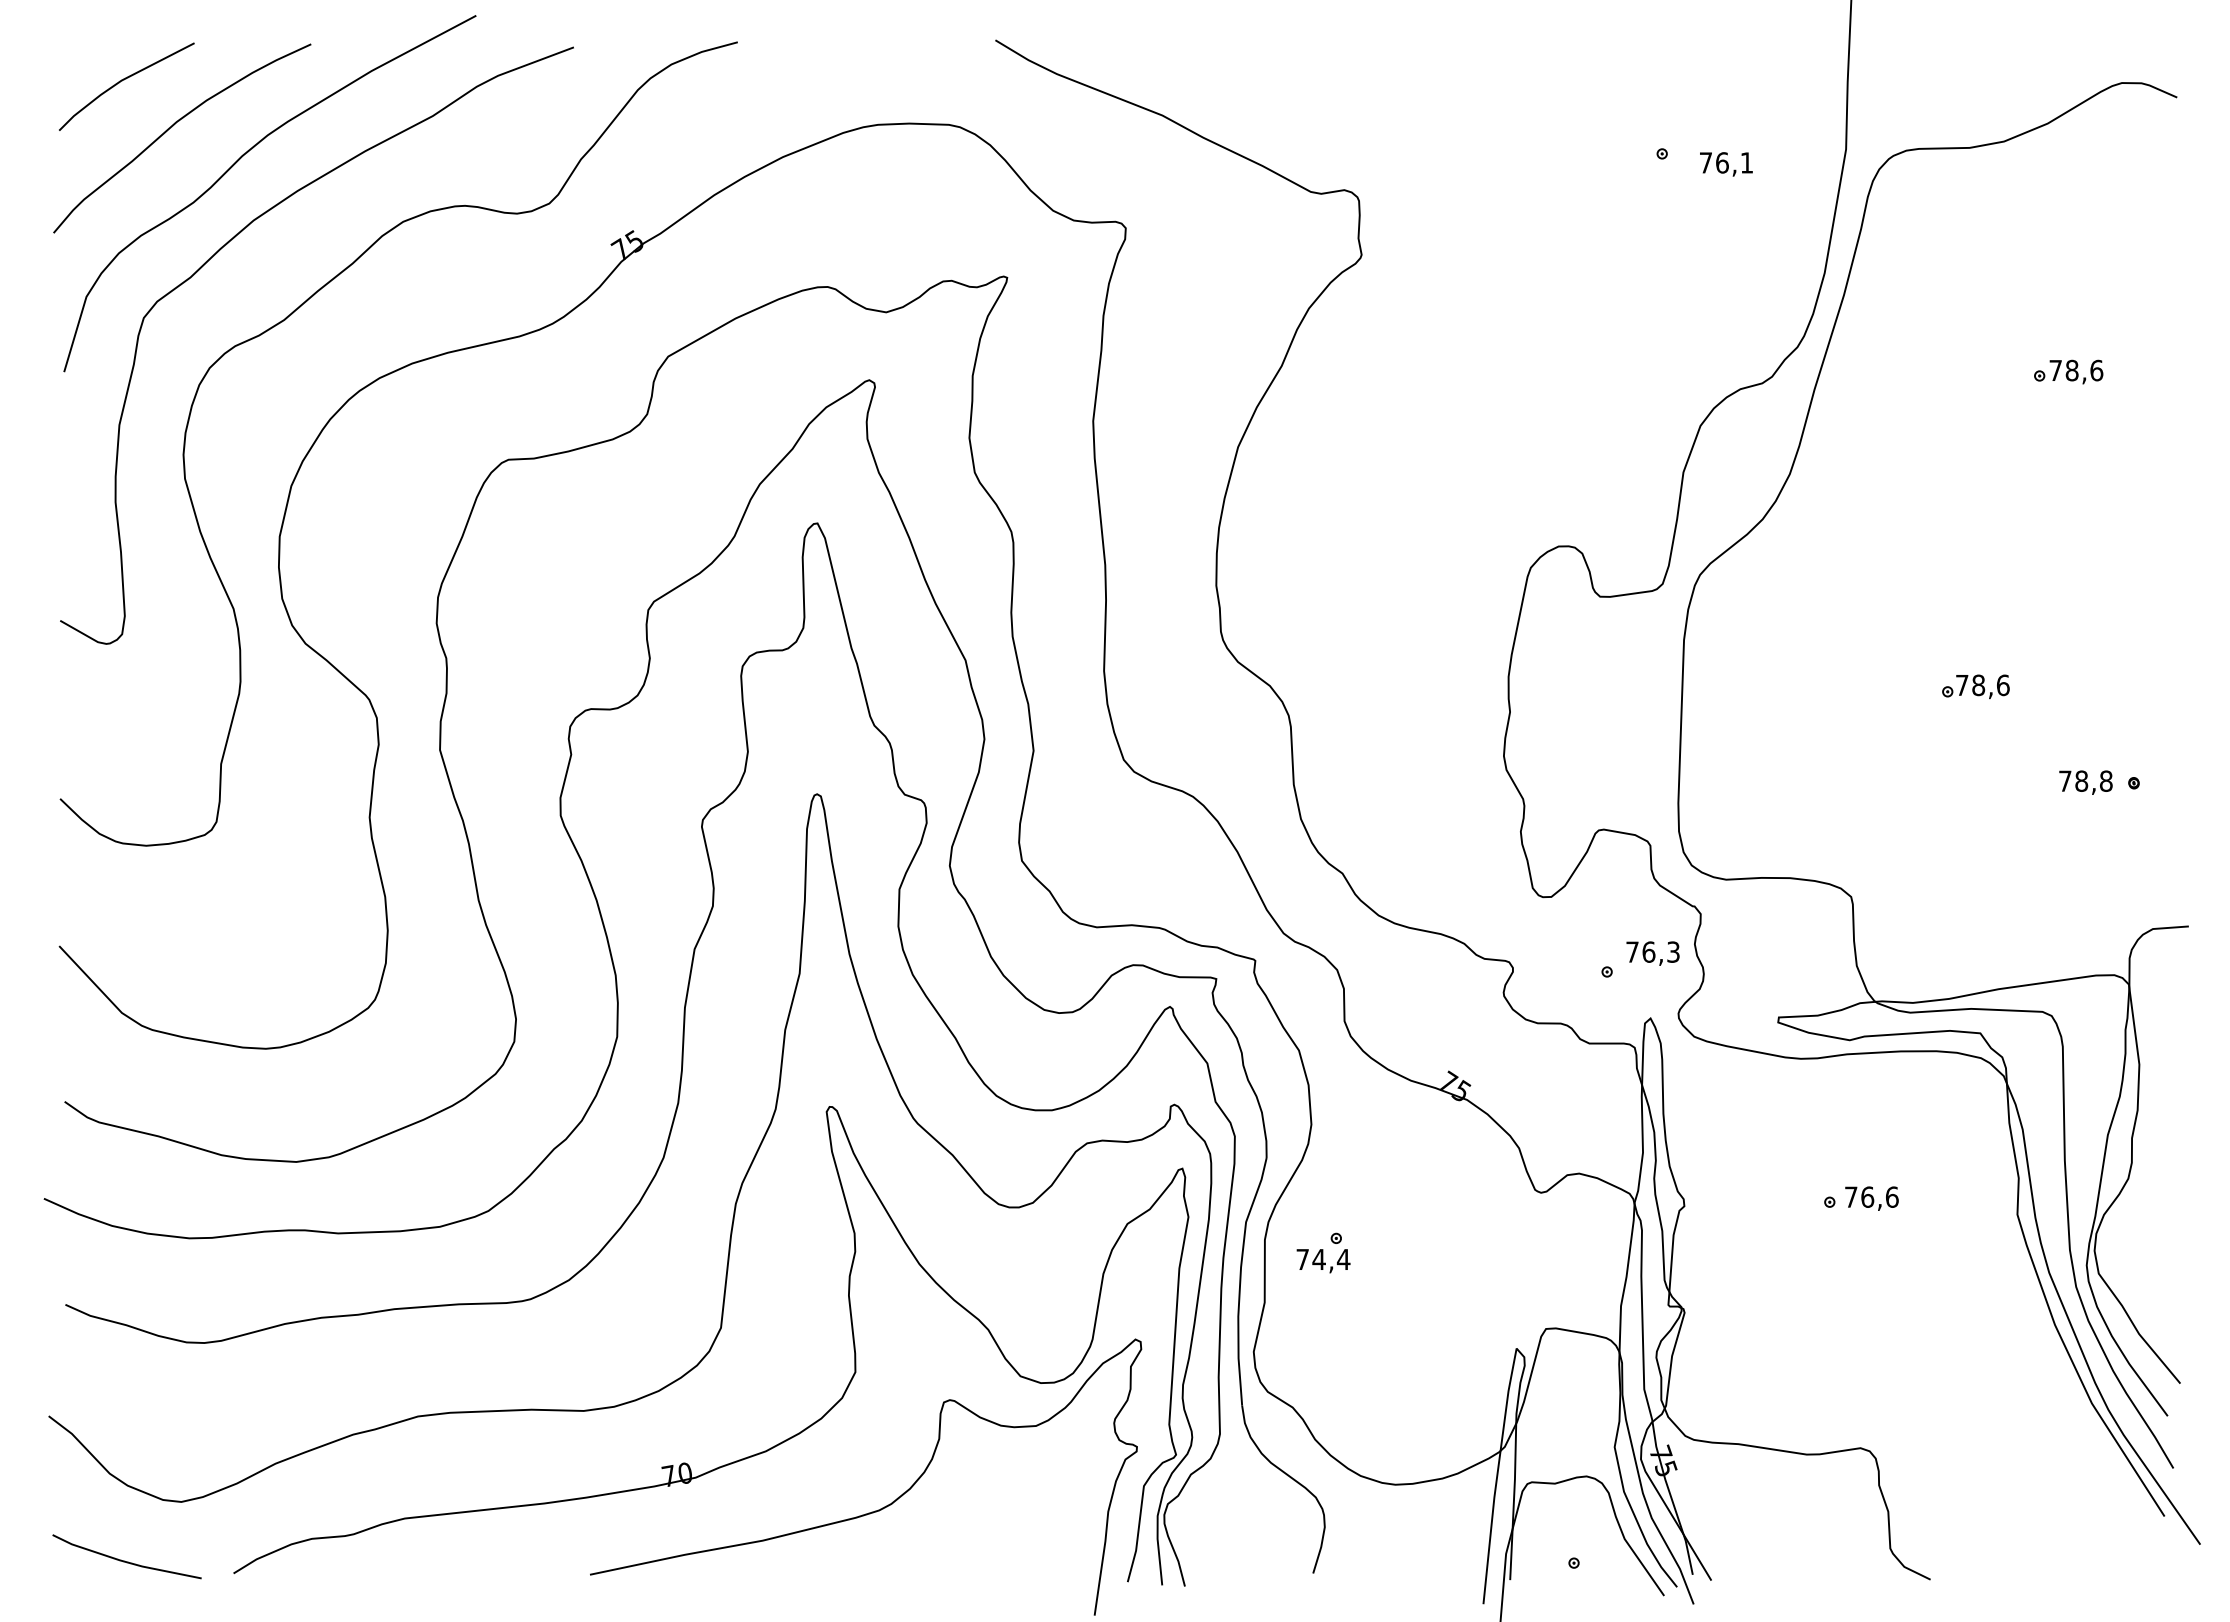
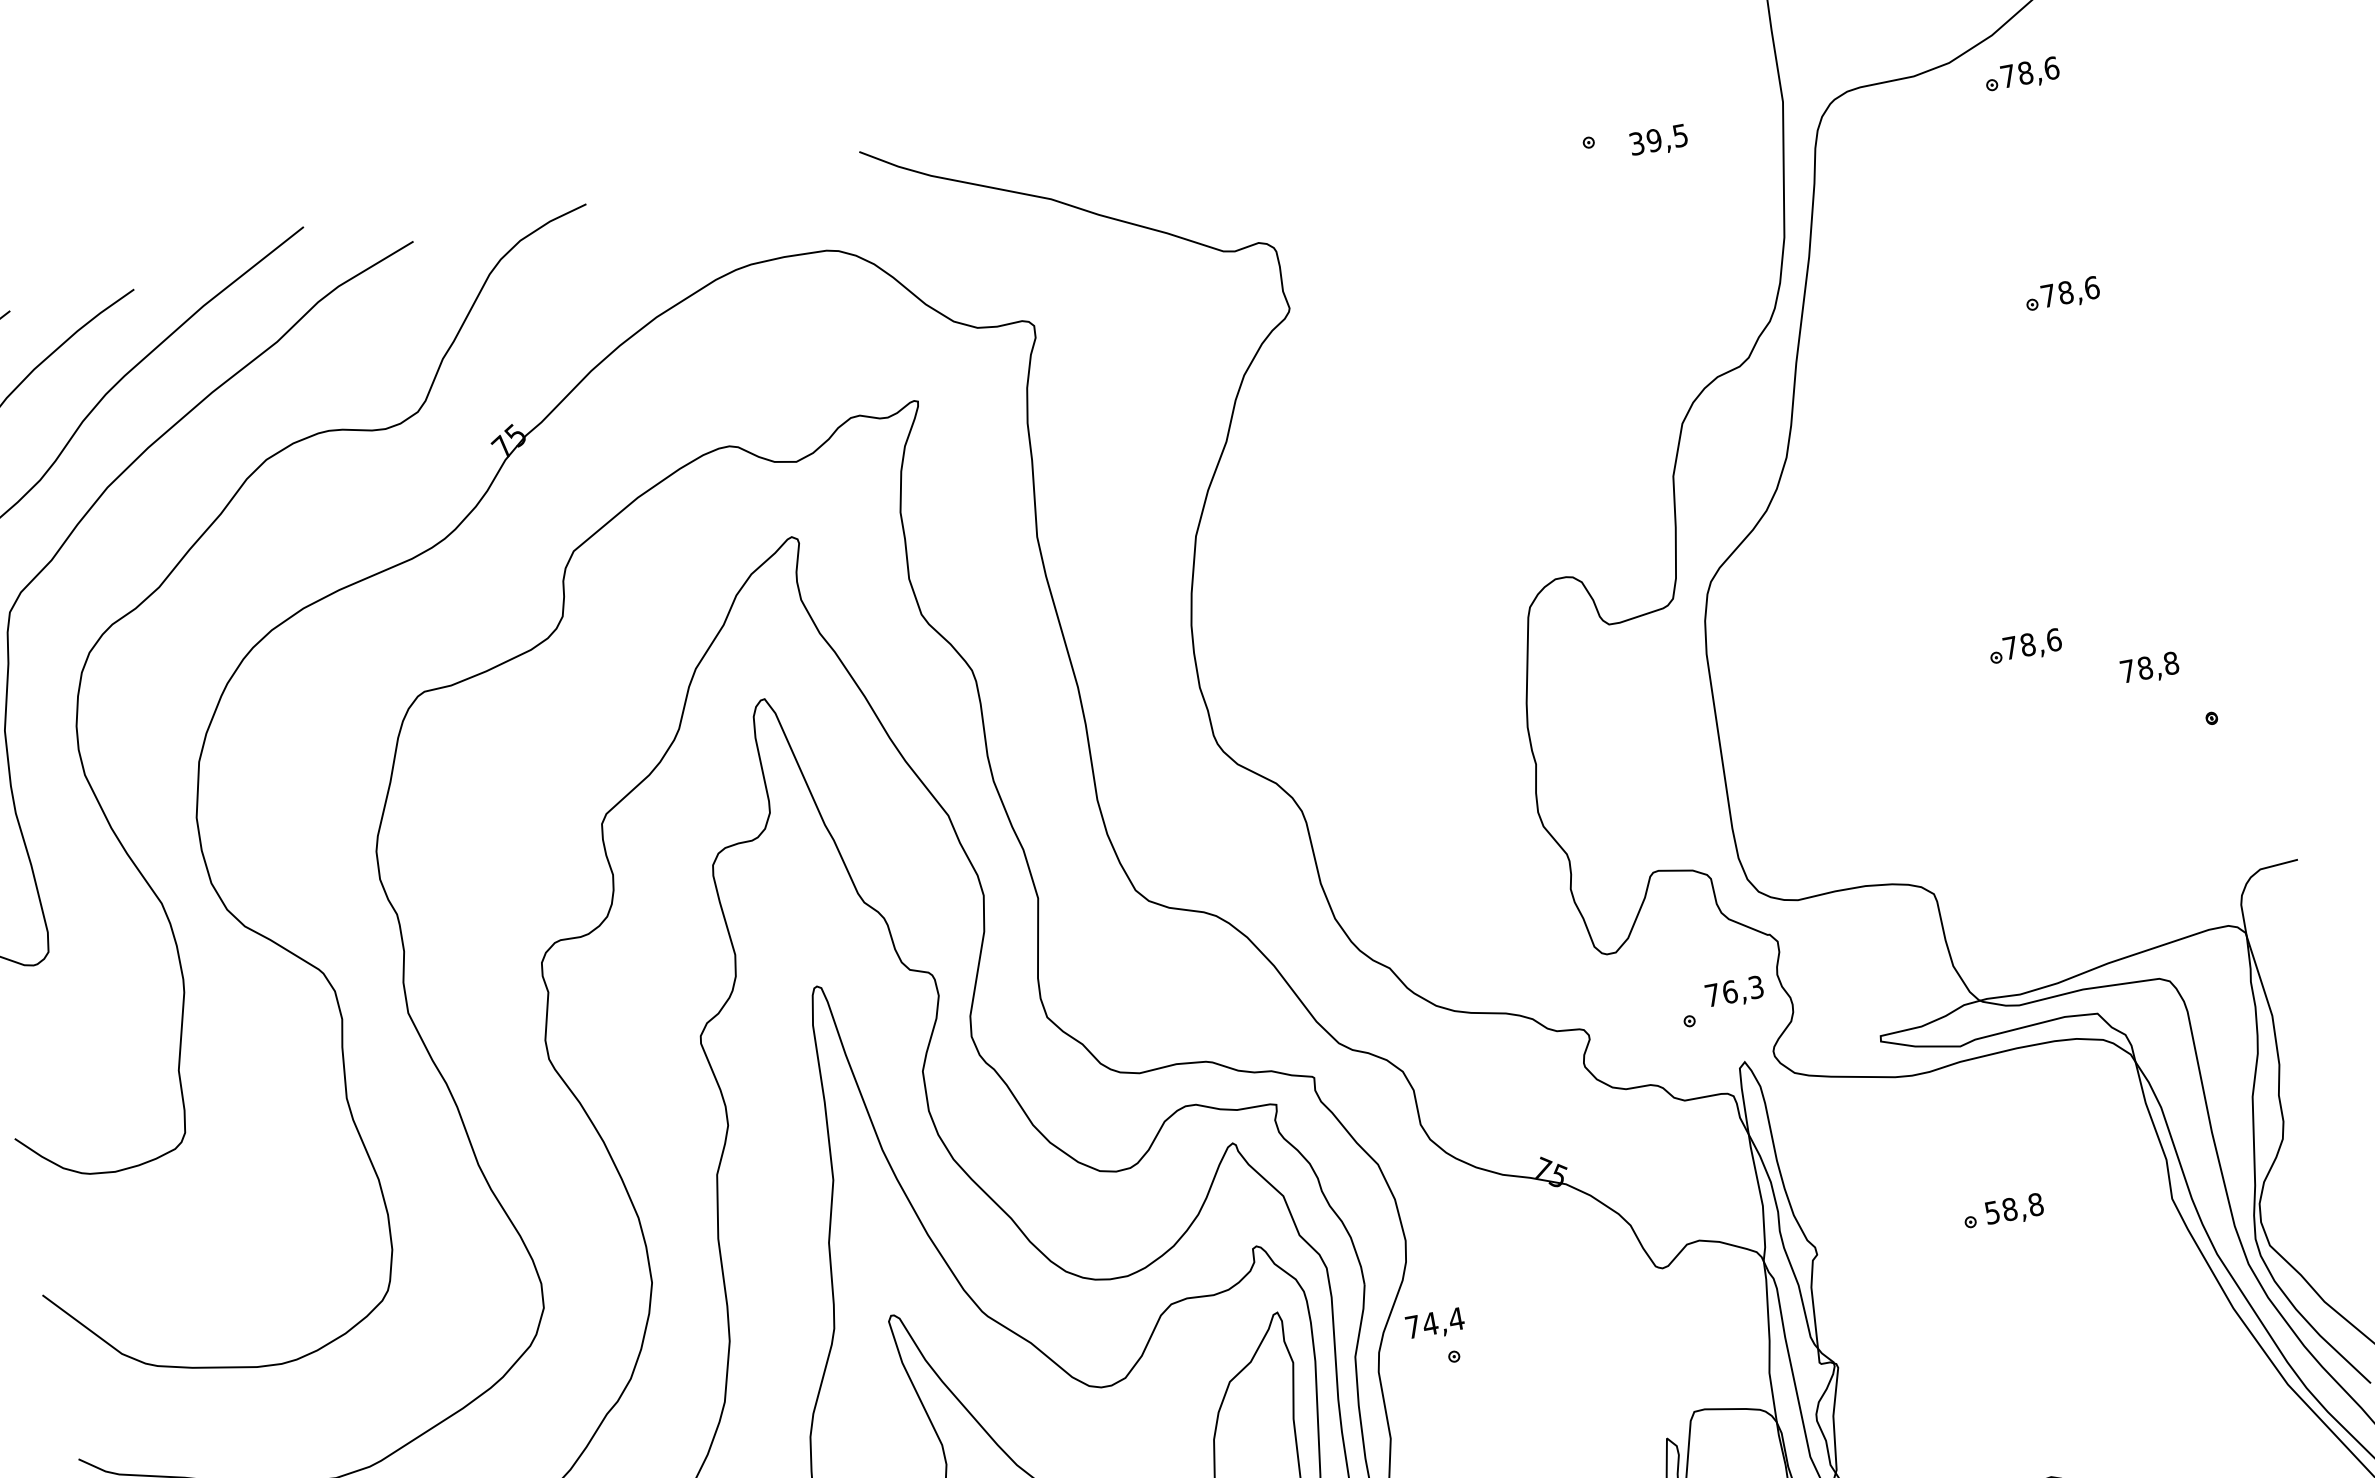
text: (1725, 162) -> (1657, 139), 76,1 -> 39,5
part: (2068, 164) -> (2021, 74), added
text: (2085, 782) -> (2149, 668), moved
text: (1871, 1196) -> (2013, 1207), 76,6 -> 58,8
text: (1323, 1261) -> (1435, 1325), moved

